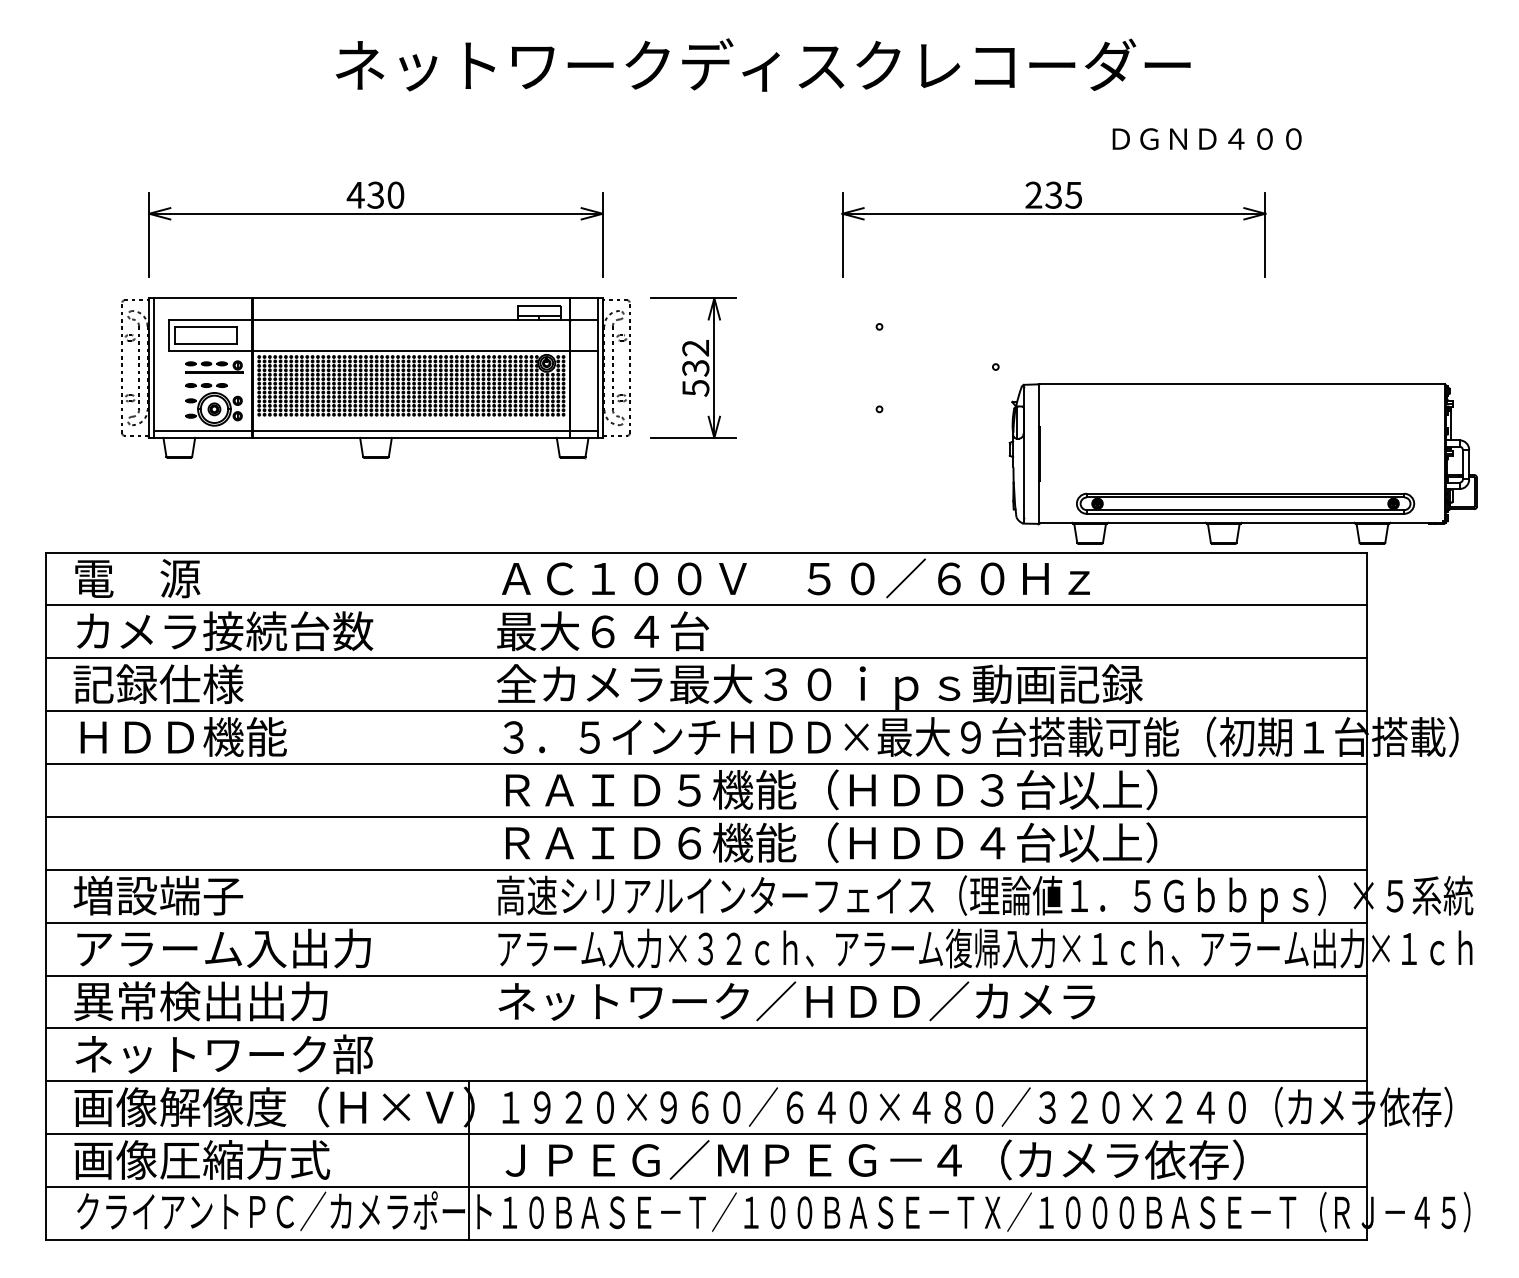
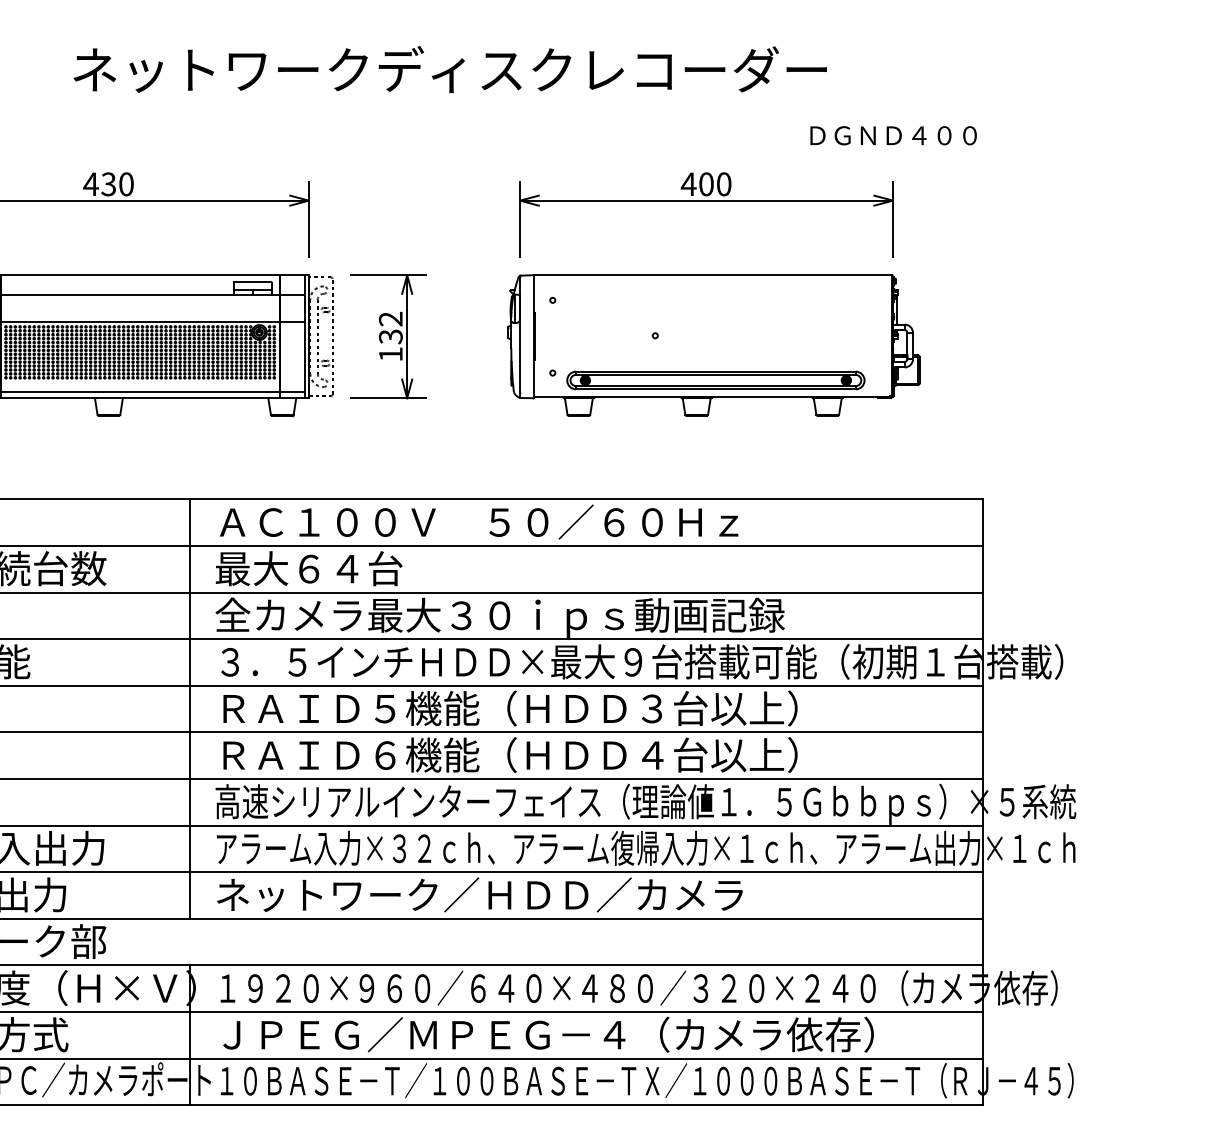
text: (1206, 138) -> (893, 135), moved
text: (1053, 194) -> (706, 183), 235 -> 400
text: (695, 388) -> (390, 354), 532 -> 132
part: (1242, 463) -> (713, 344), moved
line: (468, 790) -> (190, 709), added

